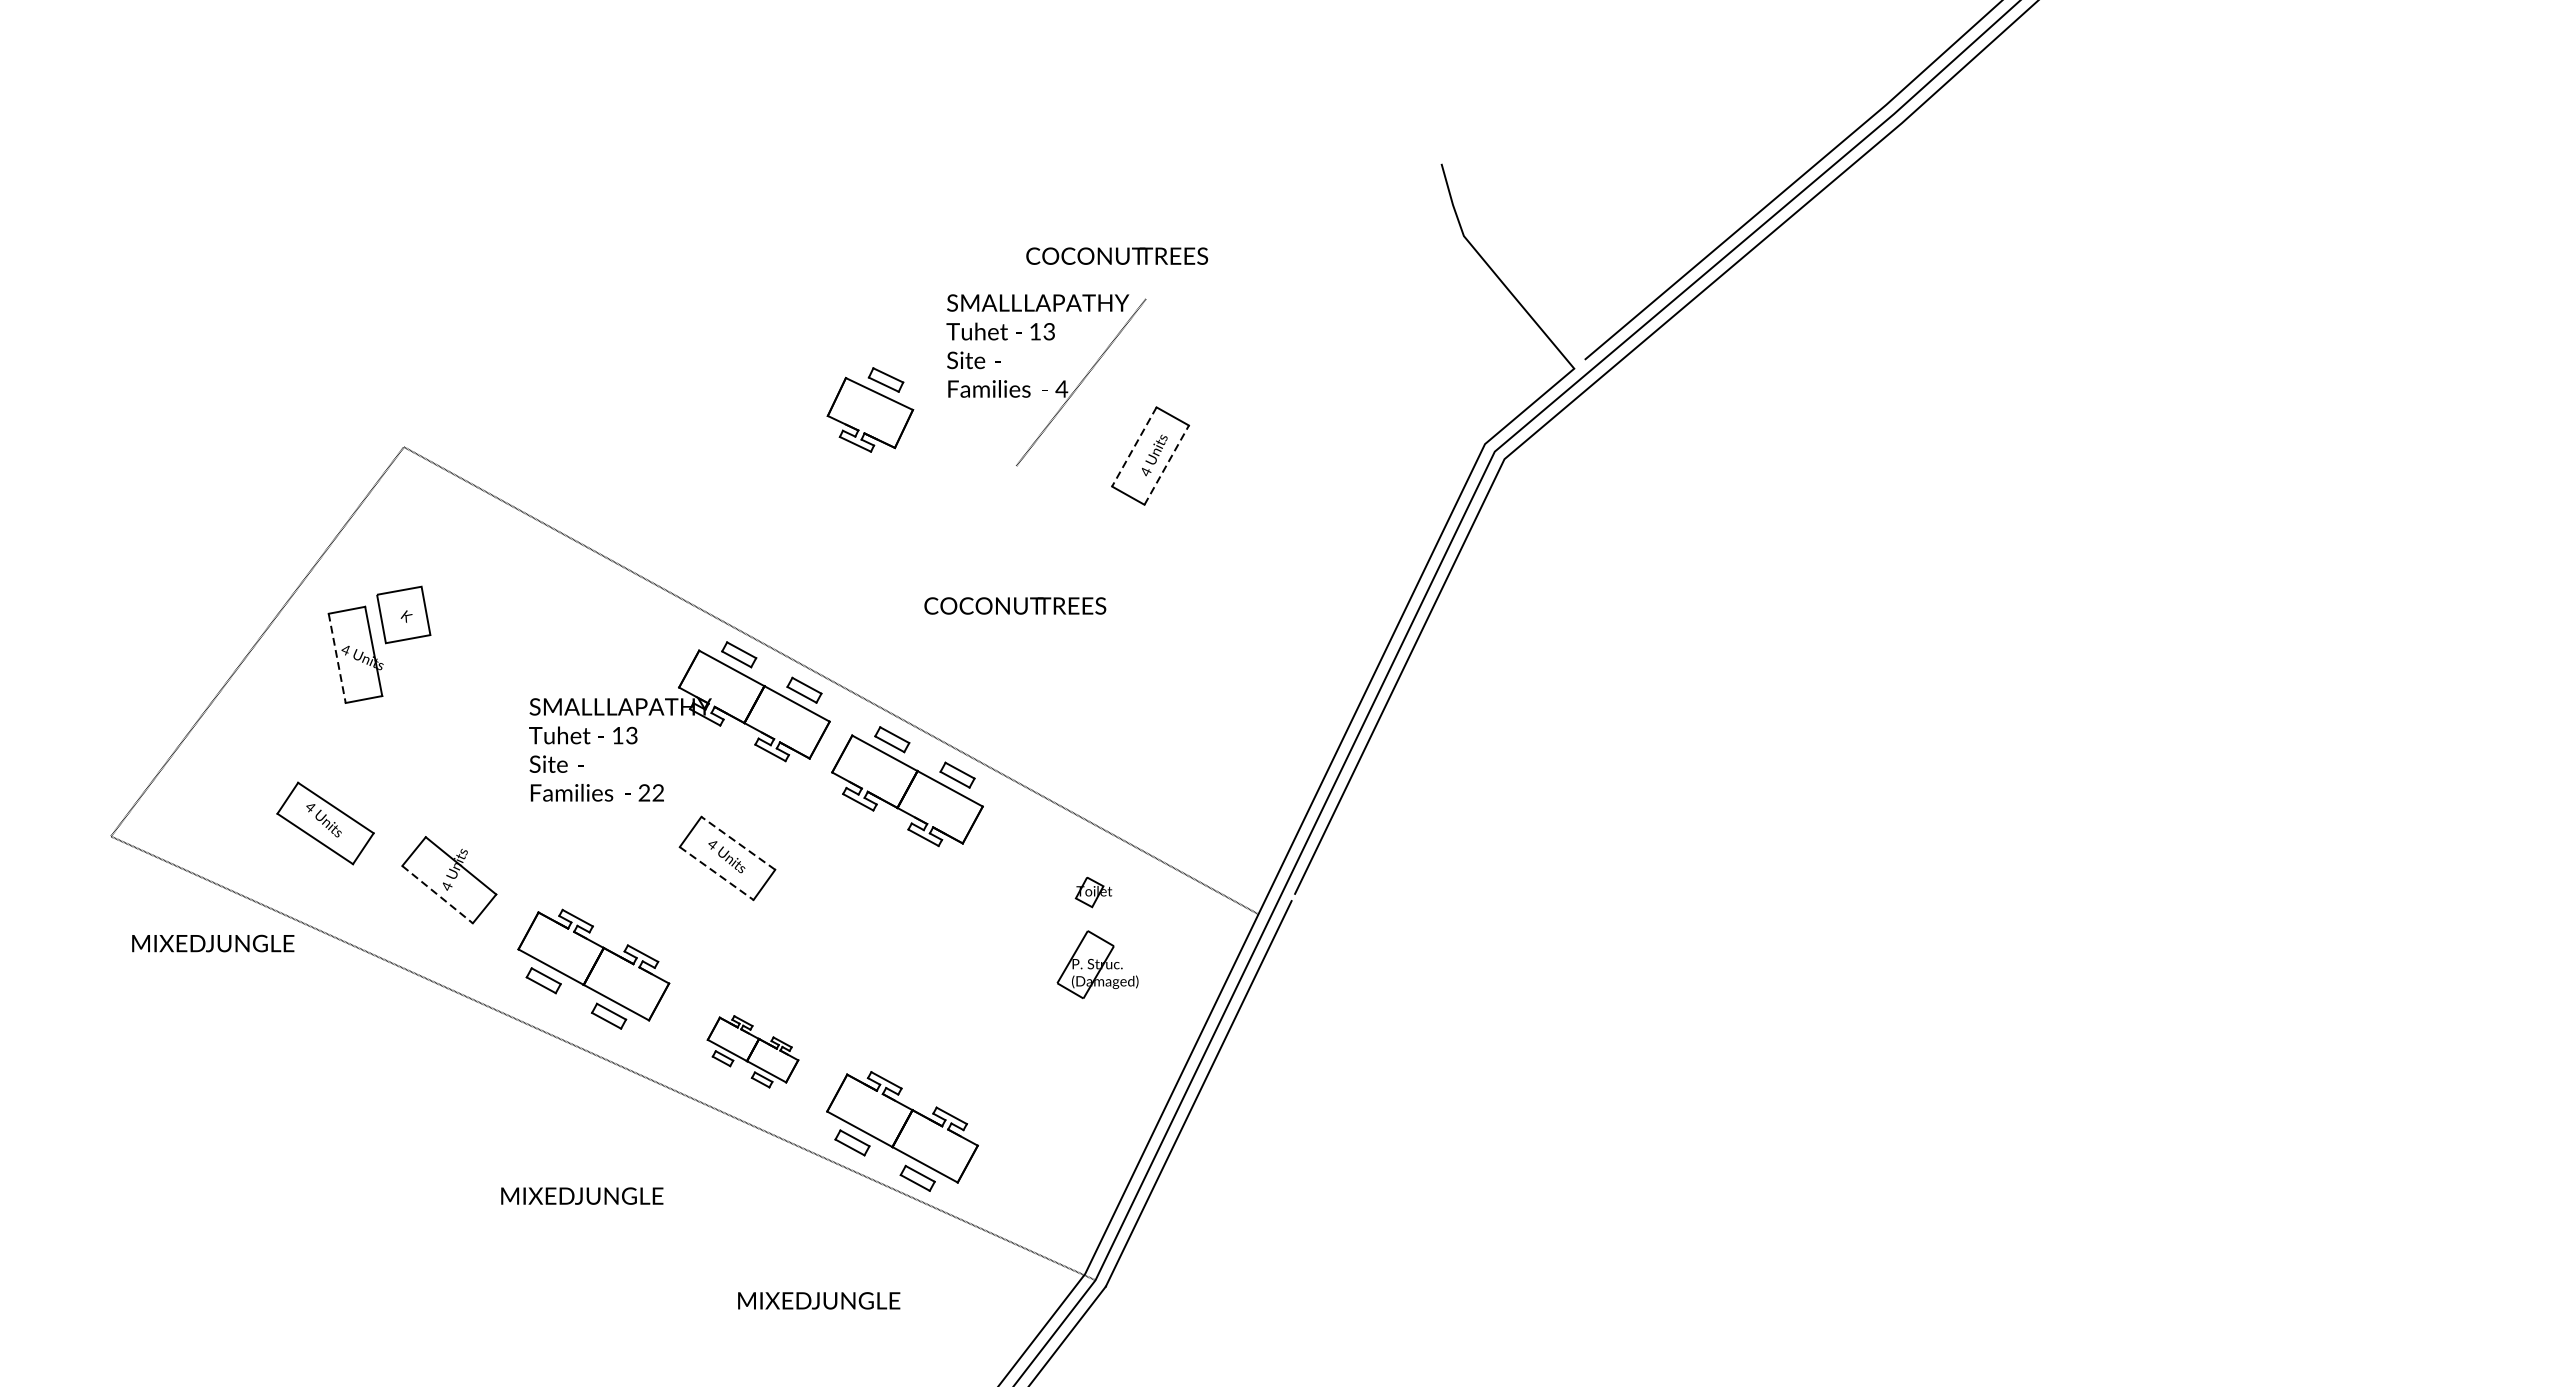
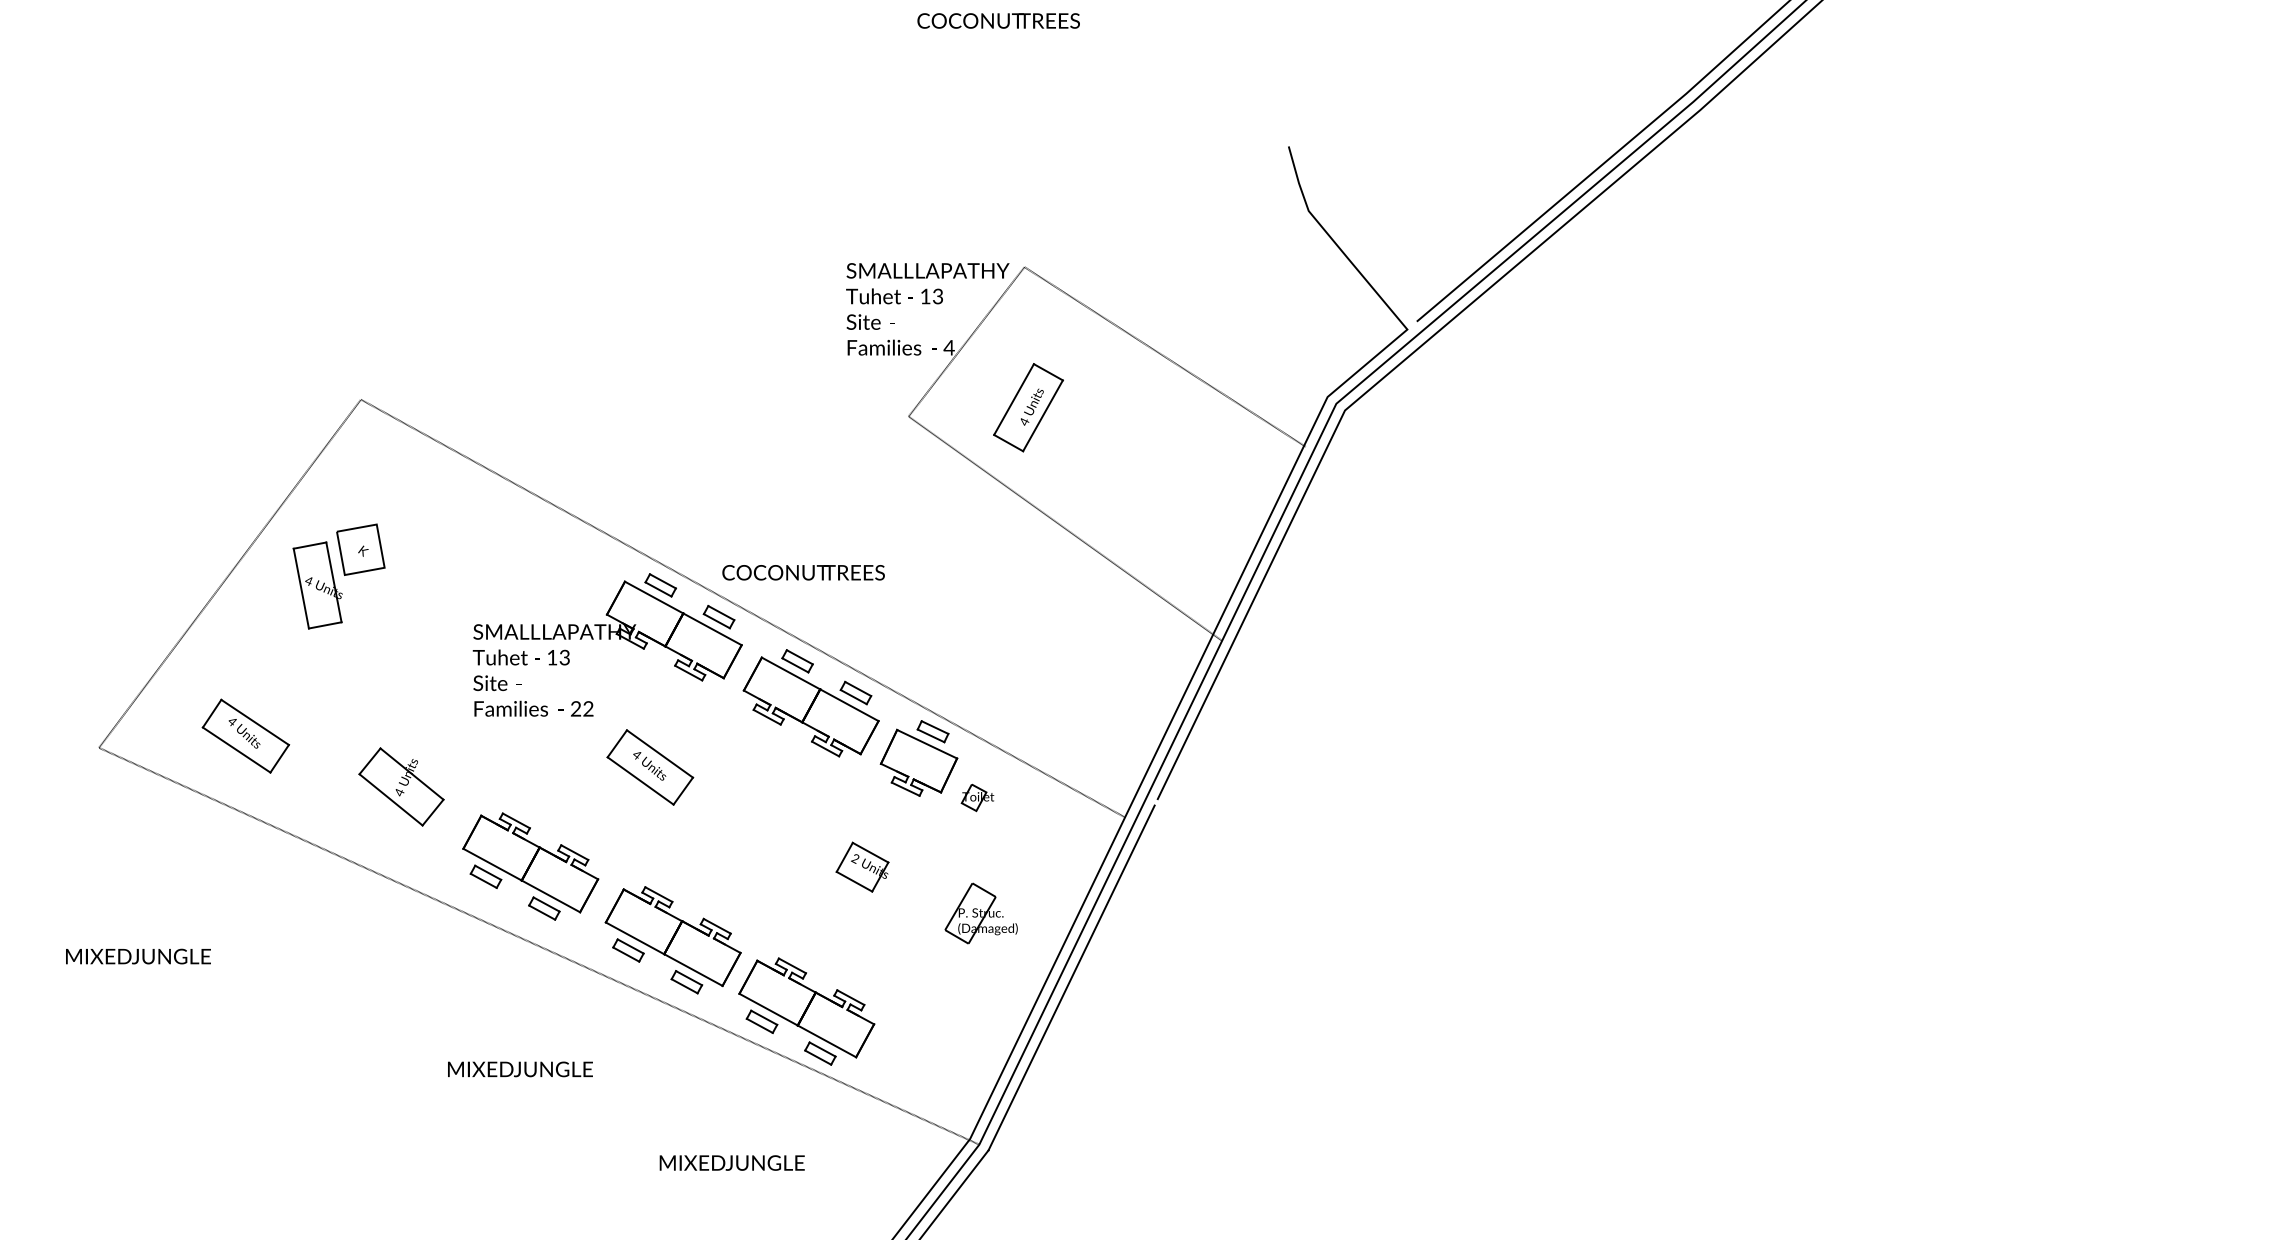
text: (1116, 255) -> (998, 20), moved
line: (1302, 398) -> (1164, 356), added
part: (869, 409) -> (918, 758), moved
line: (1134, 446) -> (1014, 399), dashed -> solid
line: (1167, 464) -> (1043, 415), dashed -> solid
line: (1190, 591) -> (1064, 528), added
text: (1015, 605) -> (803, 572), moved
line: (337, 658) -> (301, 588), dashed -> solid
part: (325, 822) -> (245, 735), moved
line: (737, 842) -> (659, 753), dashed -> solid
line: (716, 873) -> (640, 780), dashed -> solid
line: (438, 894) -> (391, 799), dashed -> solid
text: (213, 943) -> (138, 956), moved
part: (1096, 964) -> (980, 913), moved
part: (964, 969) -> (862, 866), added
part: (752, 1051) -> (672, 940), size x1.67

